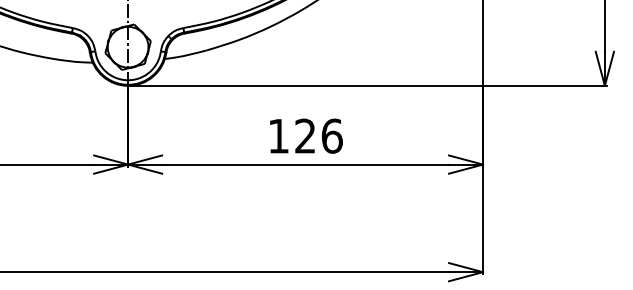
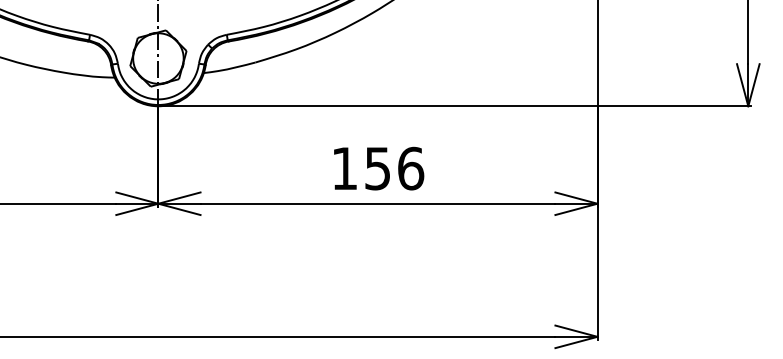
text: (305, 135) -> (377, 167), 126 -> 156

